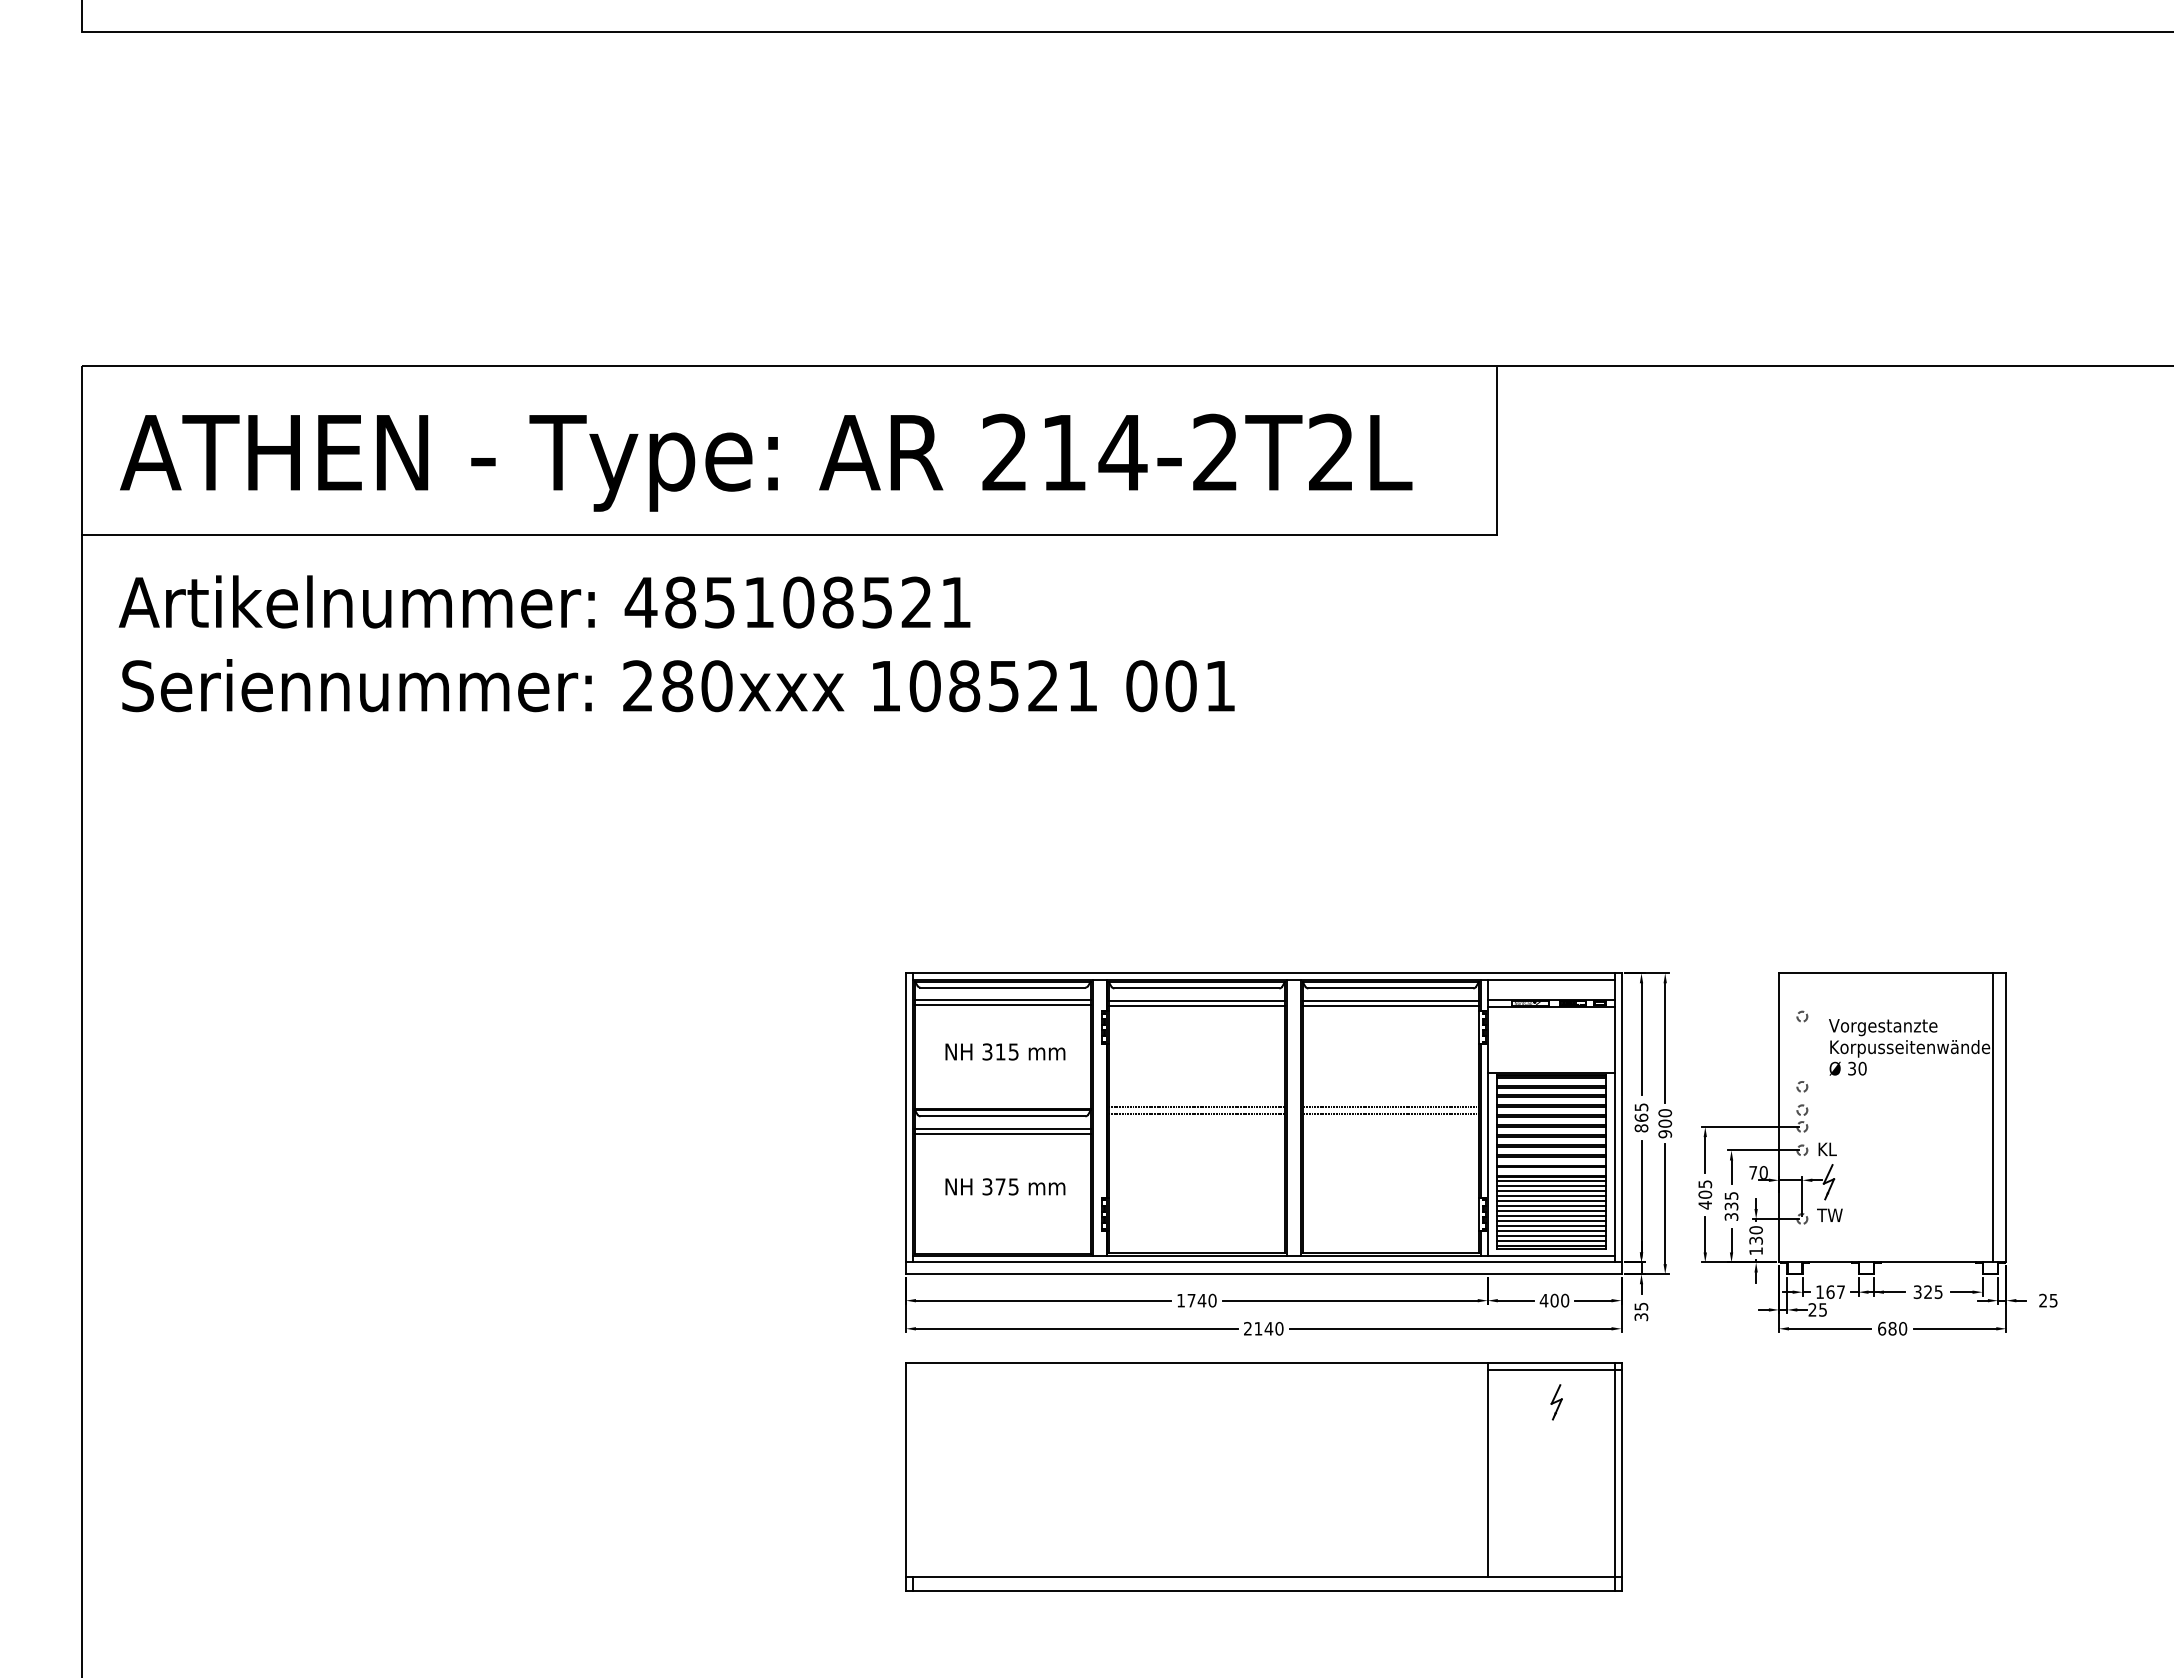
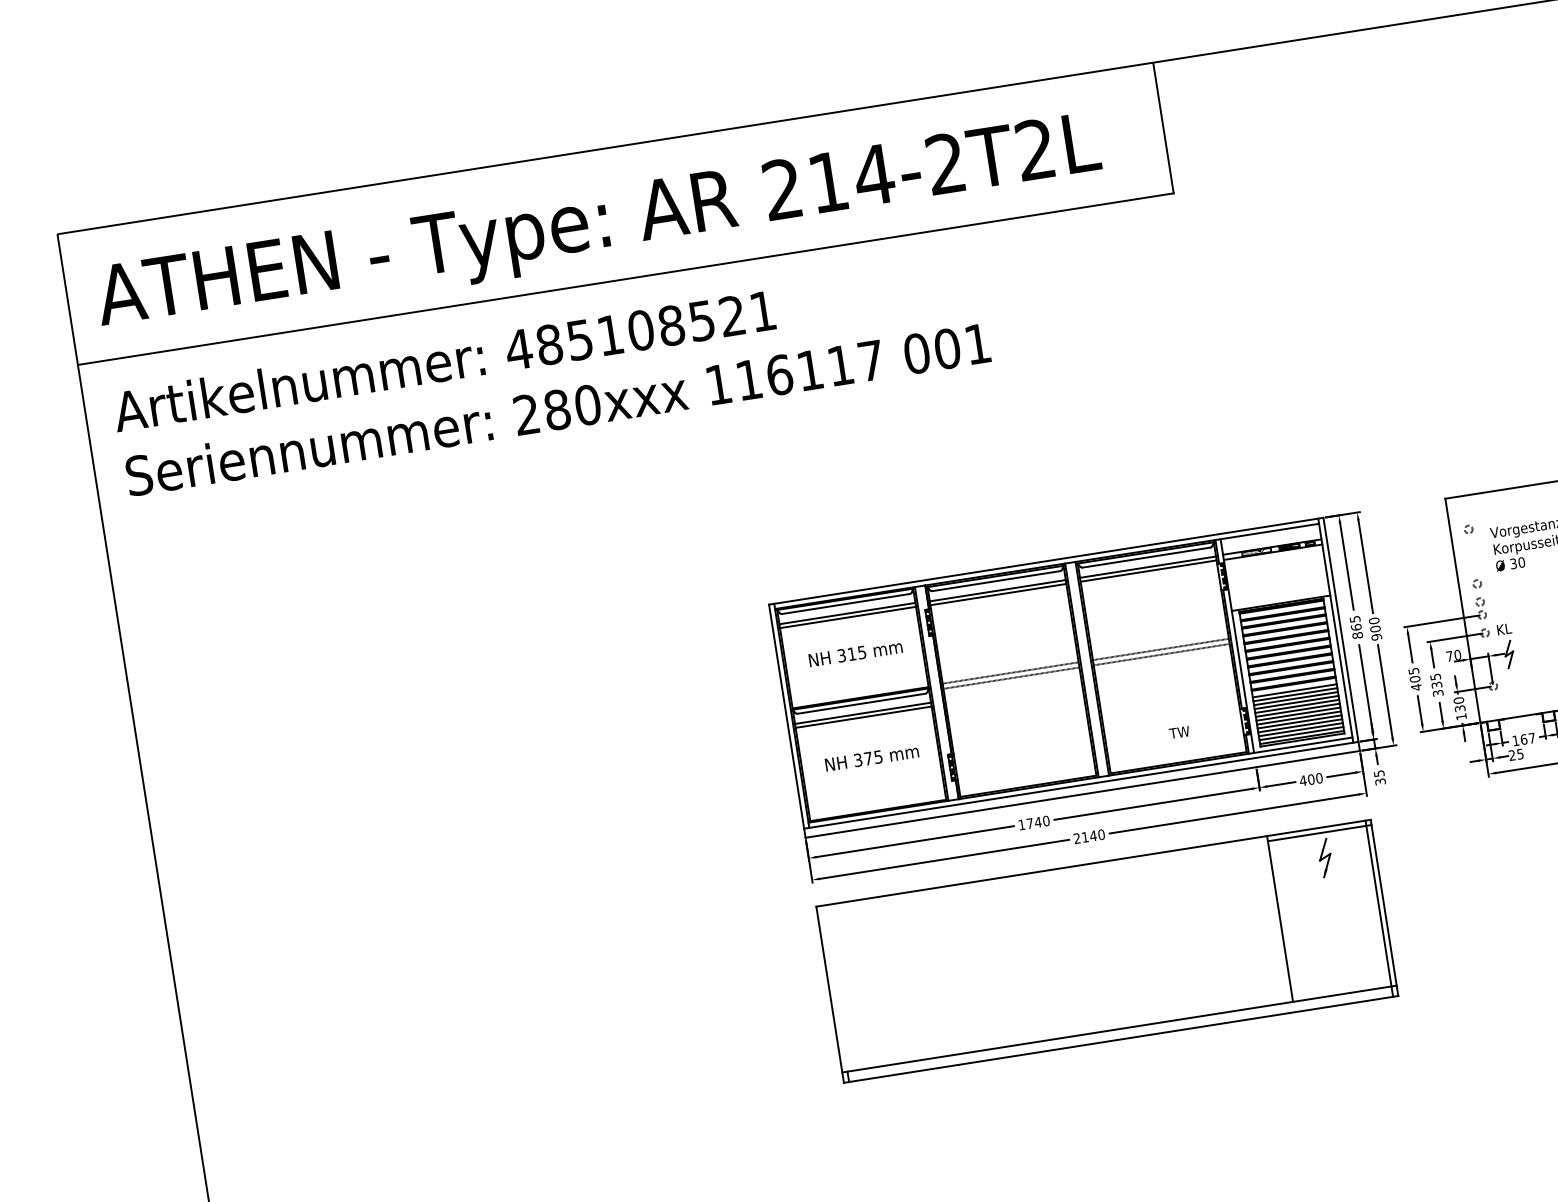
text: (1003, 686) -> (809, 370), 108521 -> 116117
line: (1551, 1180) -> (1294, 686), removed
text: (1829, 1214) -> (1179, 731), moved
part: (1556, 1402) -> (1325, 858), size x1.4

